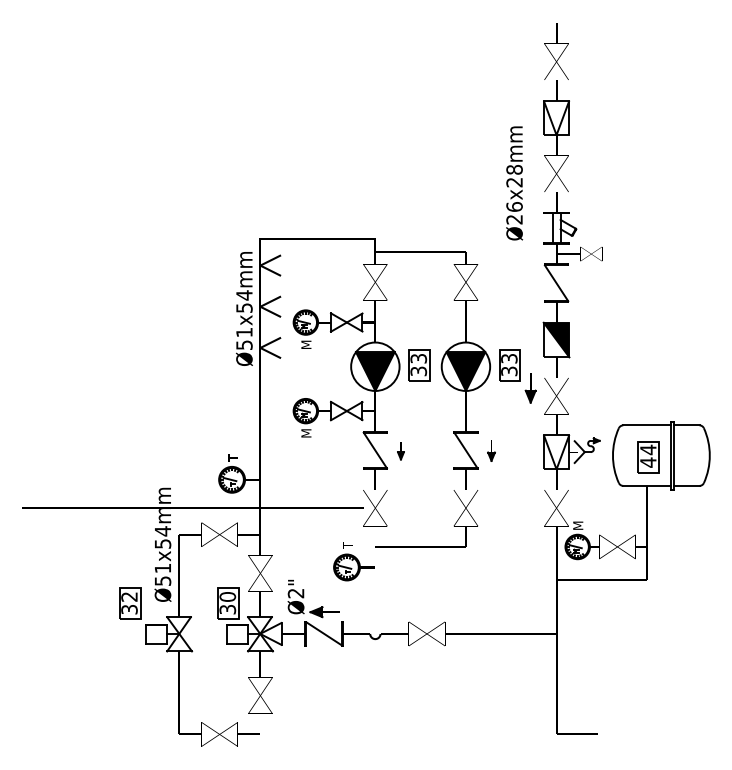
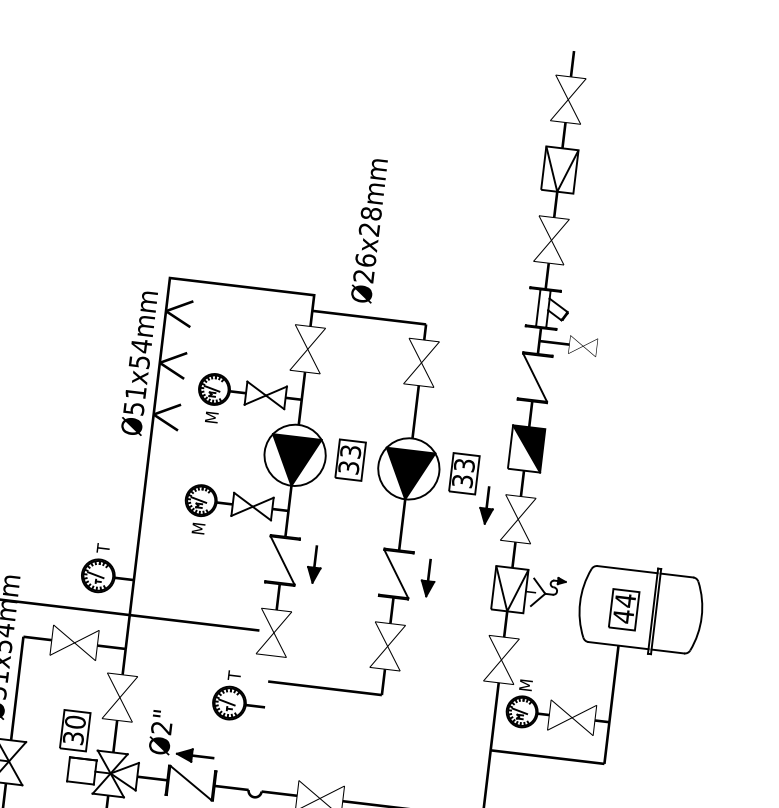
text: (514, 183) -> (369, 230), moved
part: (400, 450) -> (314, 564), size x1.67
part: (491, 450) -> (428, 577), size x1.43

